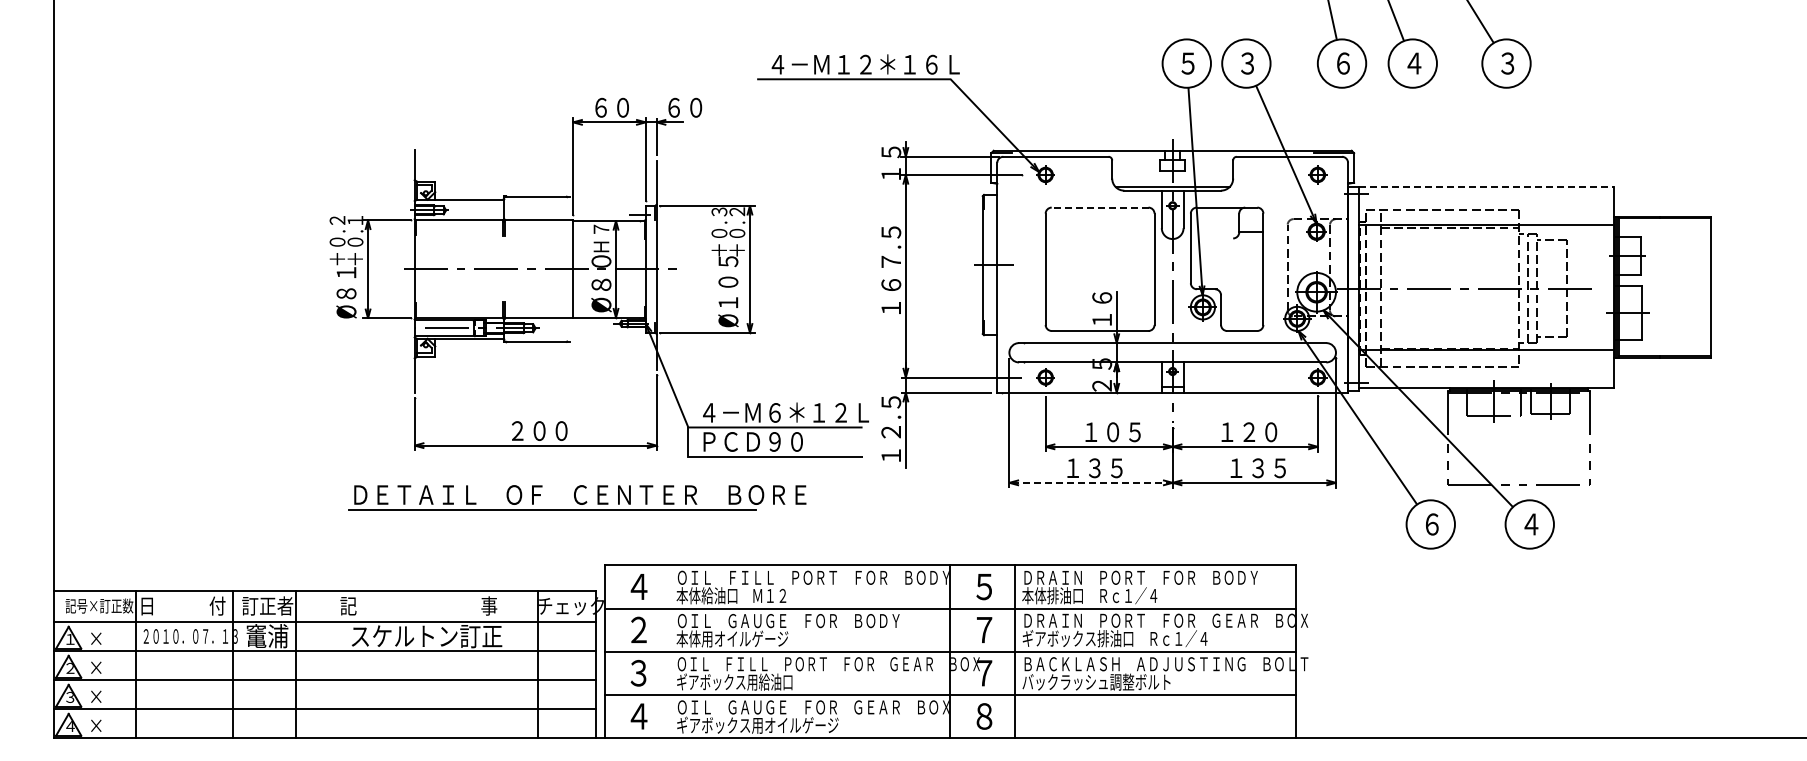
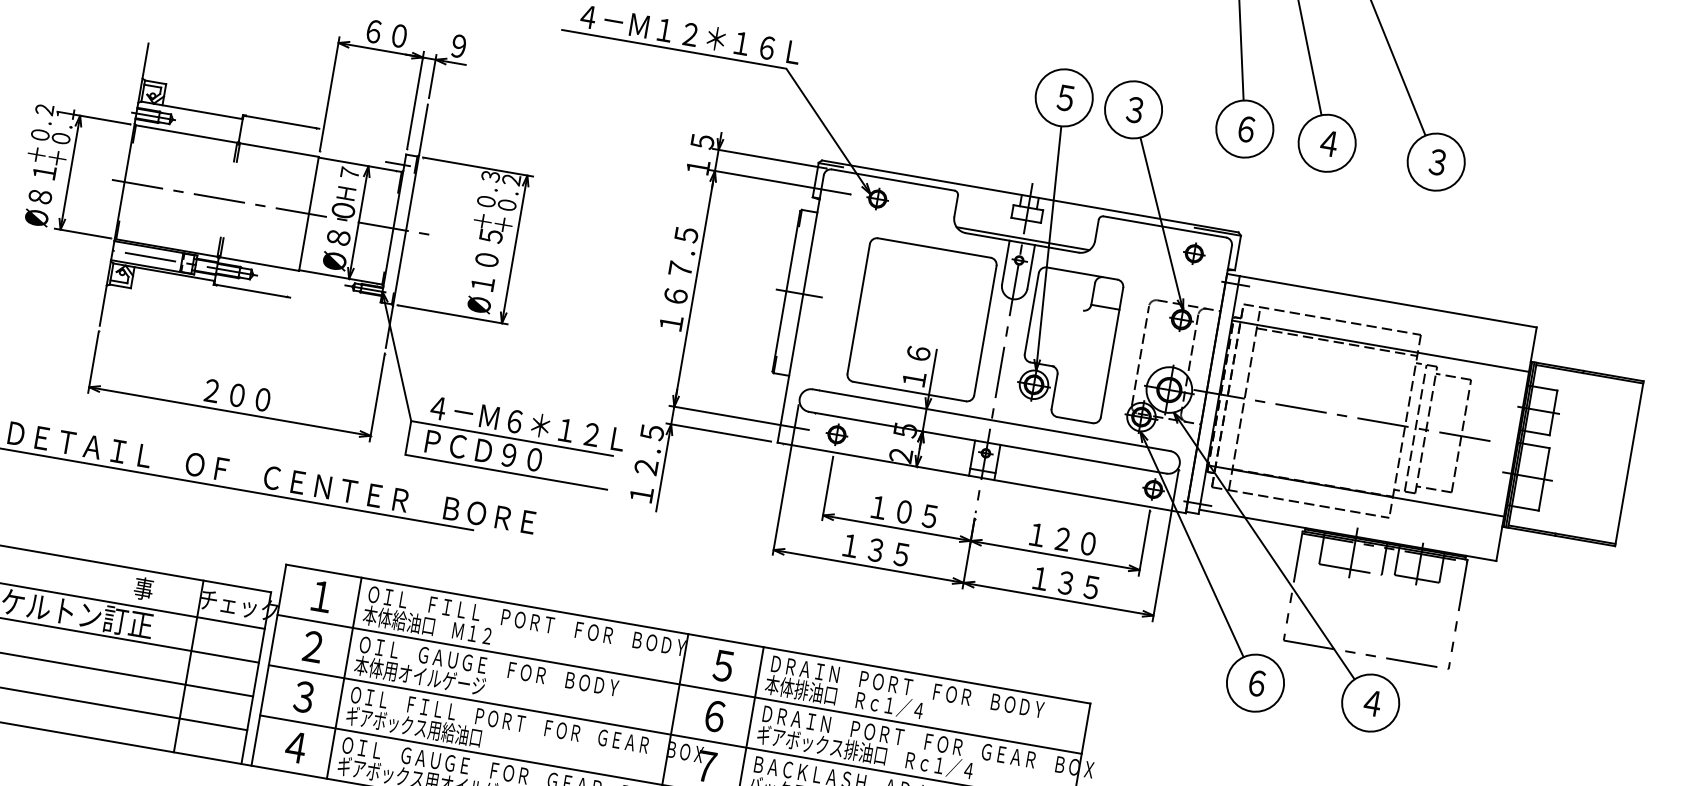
text: (685, 107) -> (472, 48), ６０ -> ９
line: (1486, 187) -> (1388, 302), dashed -> solid
line: (1099, 207) -> (933, 247), dashed -> solid
line: (1091, 482) -> (869, 566), dashed -> solid
text: (638, 586) -> (321, 596), ４ -> １
text: (984, 629) -> (715, 715), ７ -> ６
line: (669, 651) -> (344, 677), added

